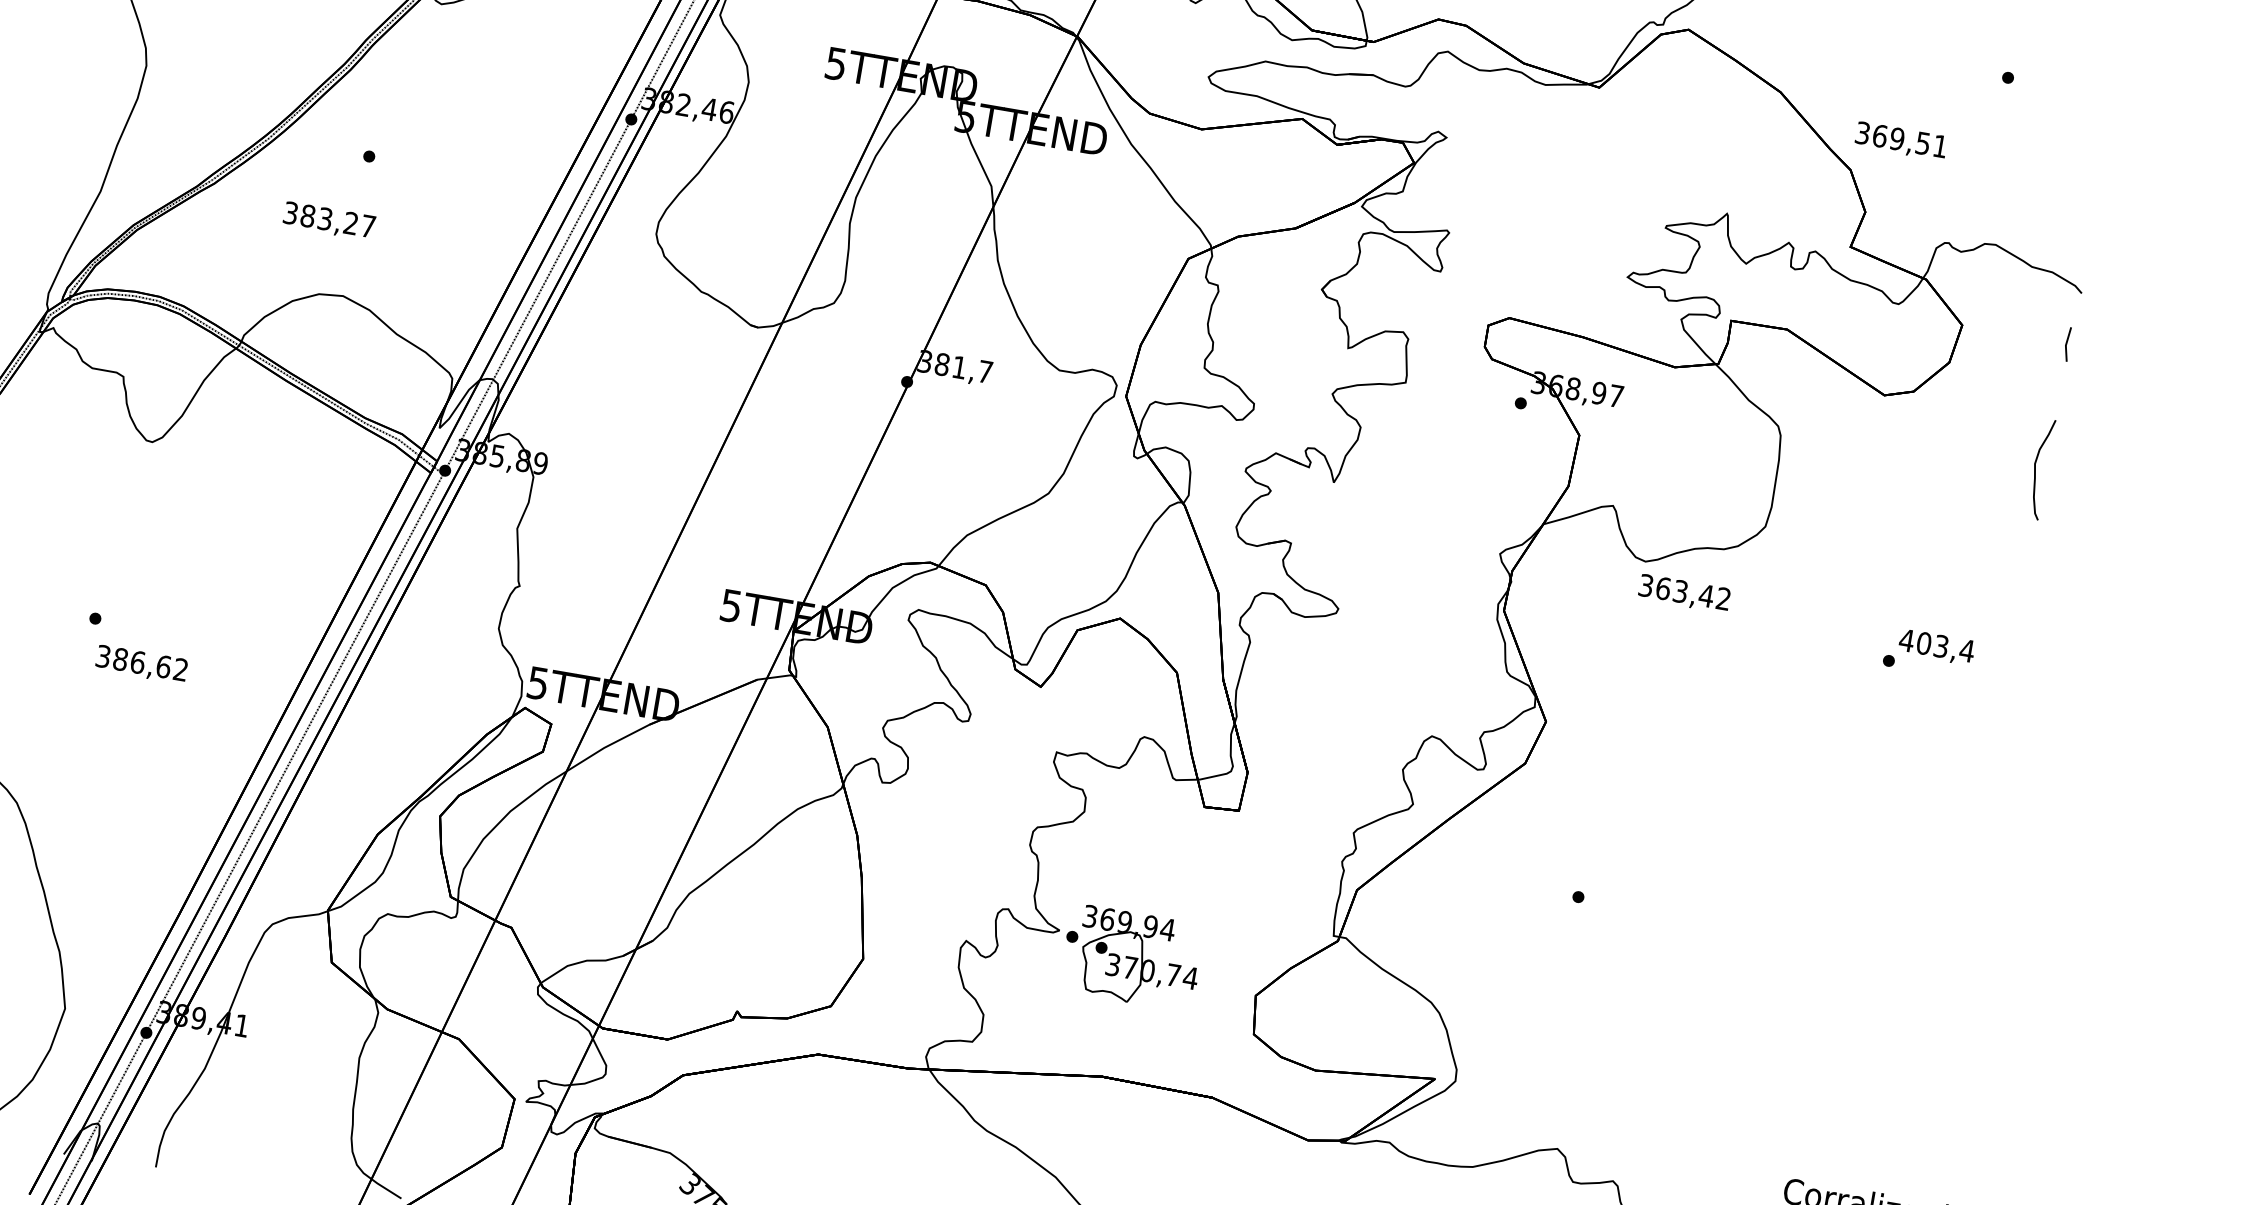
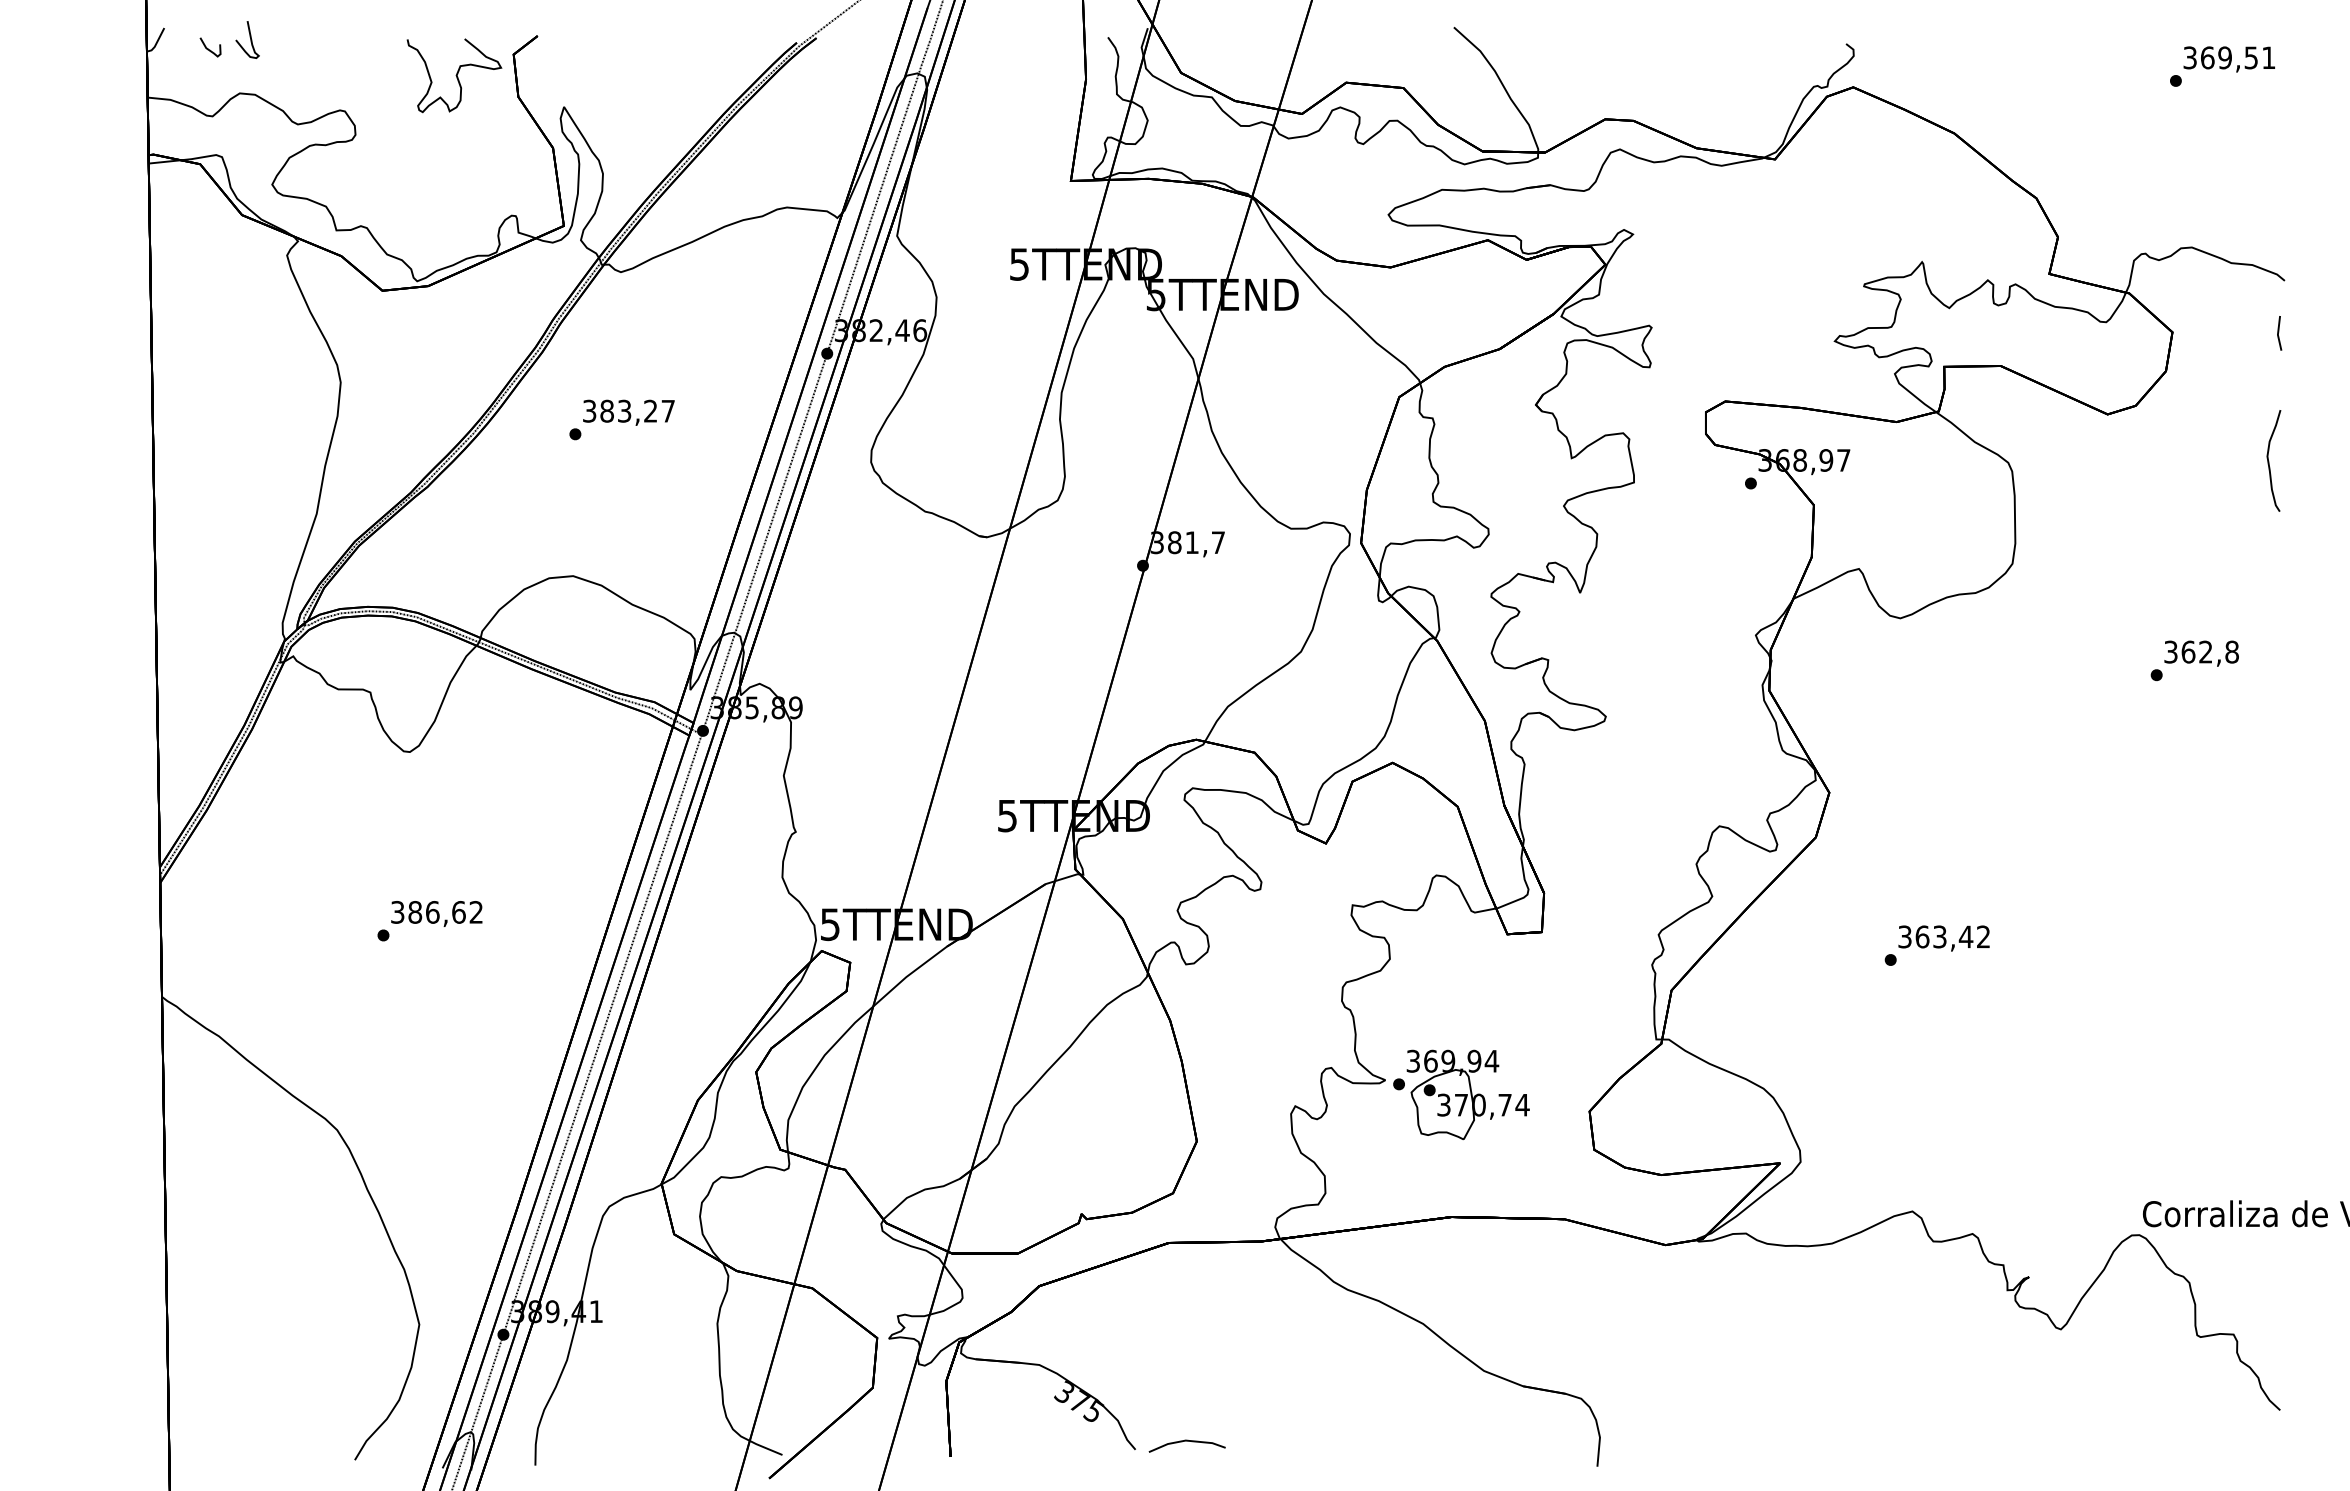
text: (1900, 141) -> (2228, 59), moved
text: (328, 220) -> (628, 412), moved
text: (1683, 593) -> (1943, 938), moved
text: (1937, 645) -> (2201, 651), 403,4 -> 362,8
text: (141, 664) -> (436, 913), moved

